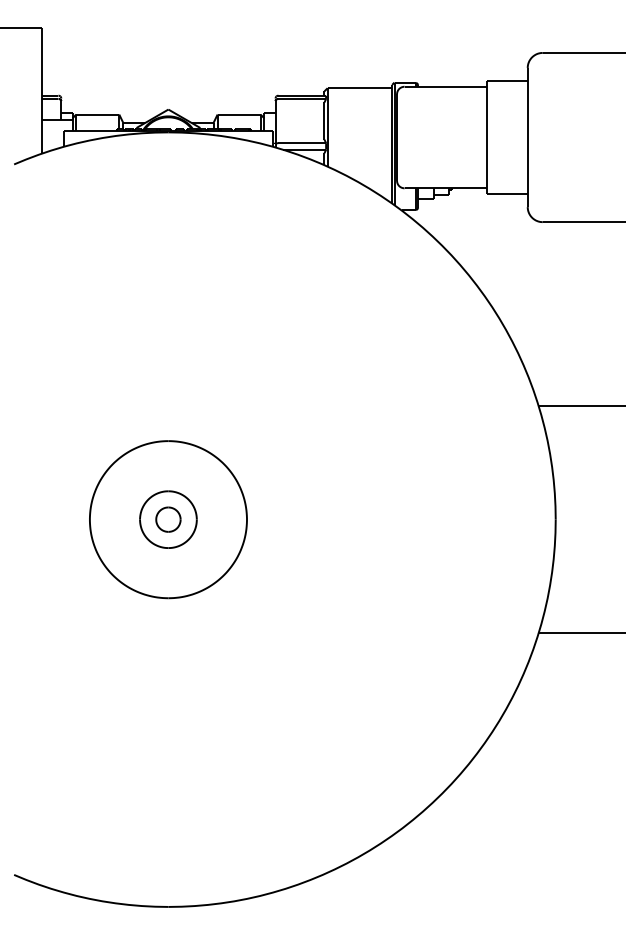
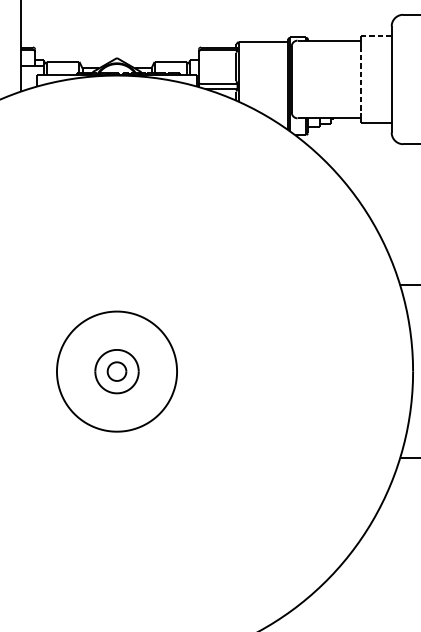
line: (507, 81) -> (376, 36), solid -> dashed
line: (487, 138) -> (360, 80), solid -> dashed

